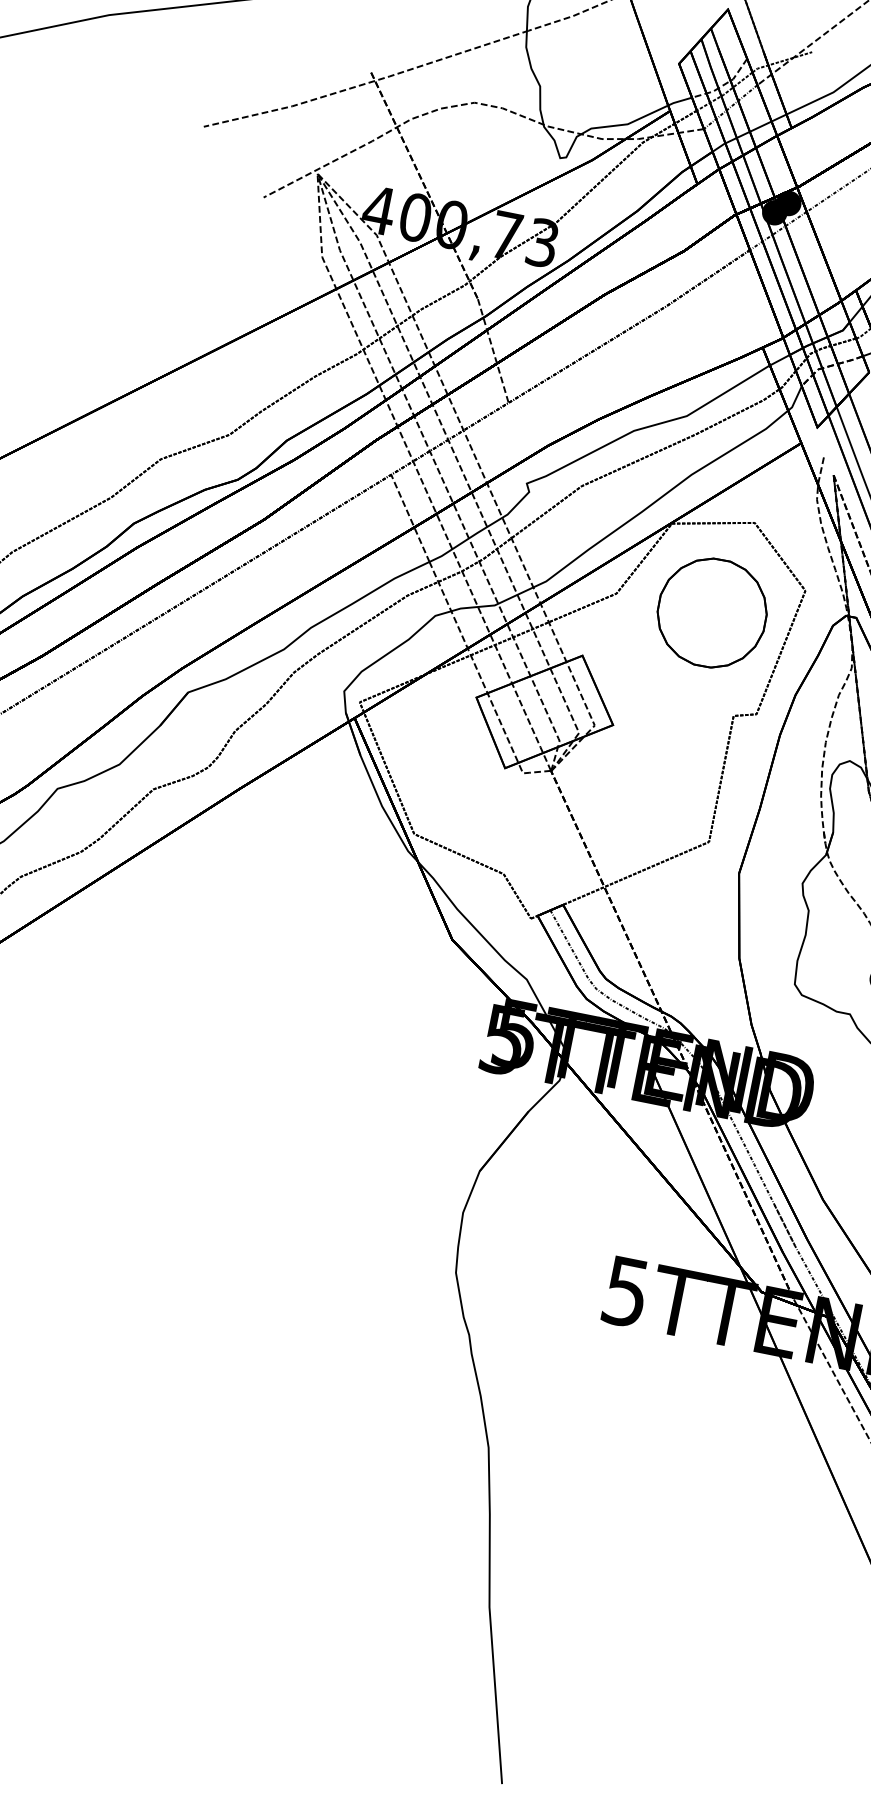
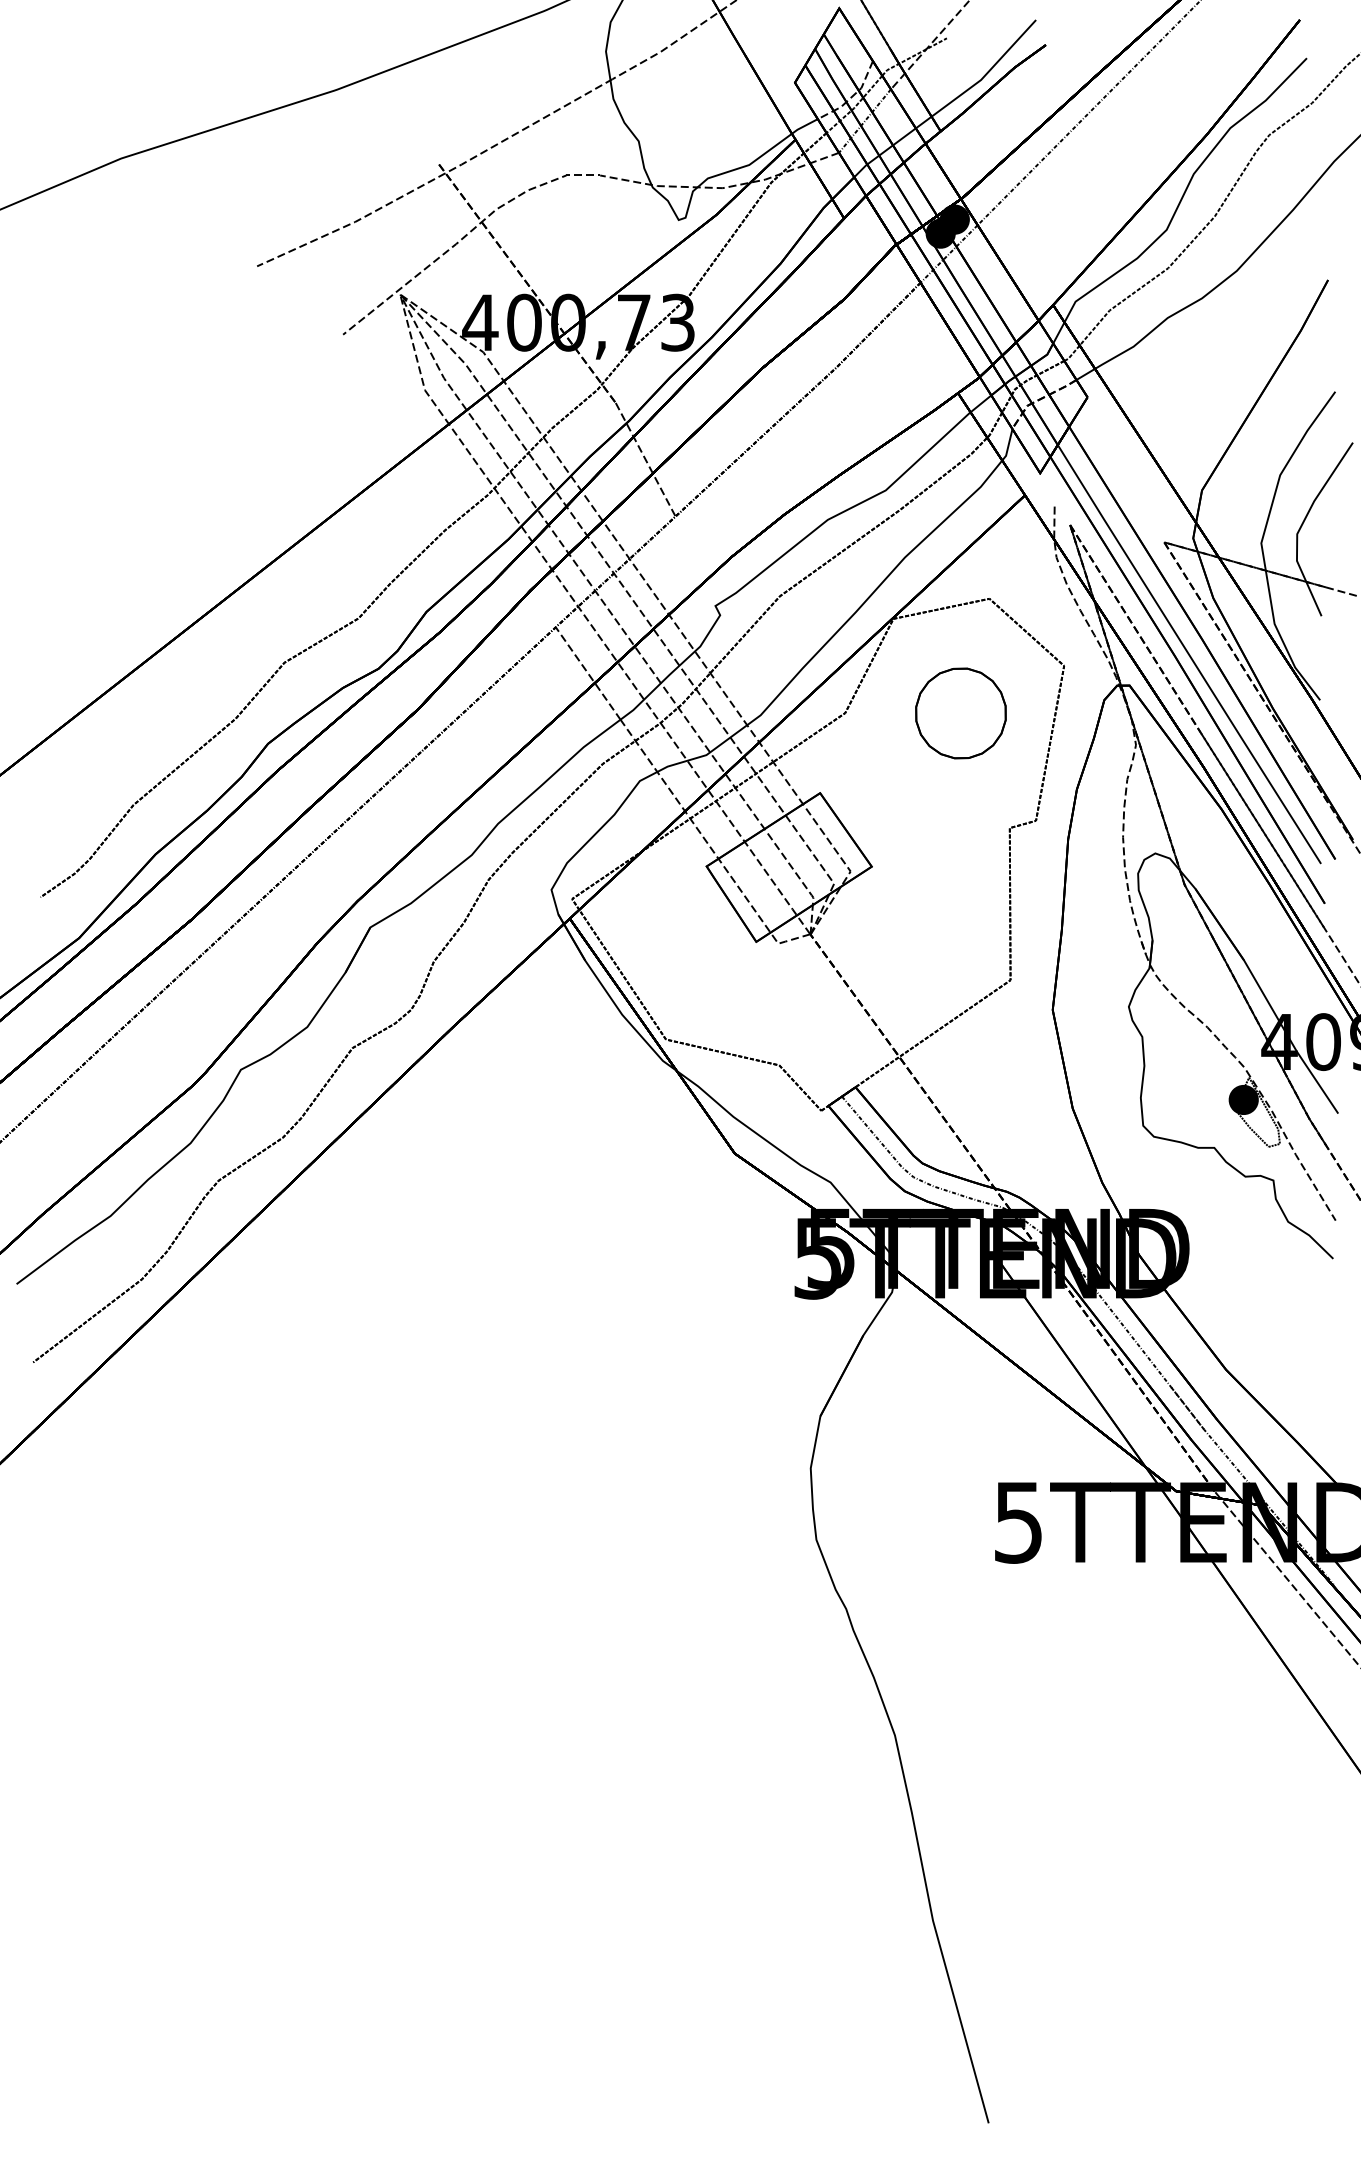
part: (711, 613) -> (960, 713), size x0.7

